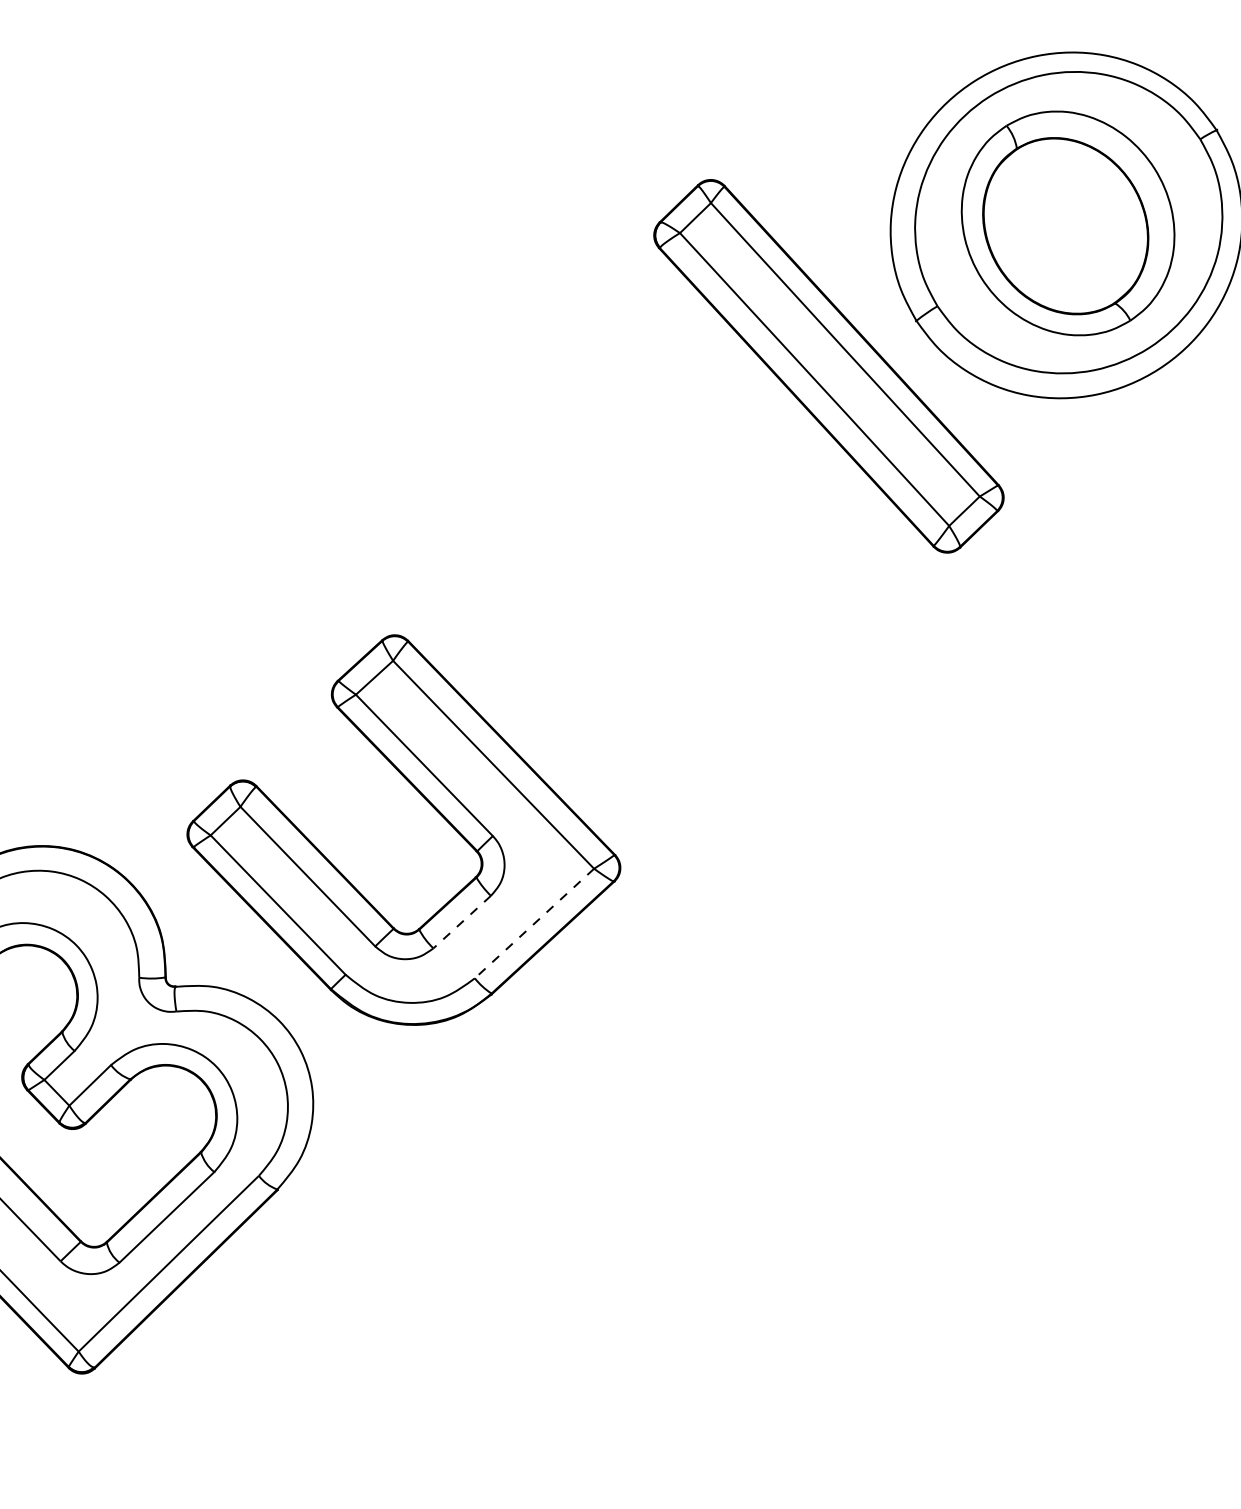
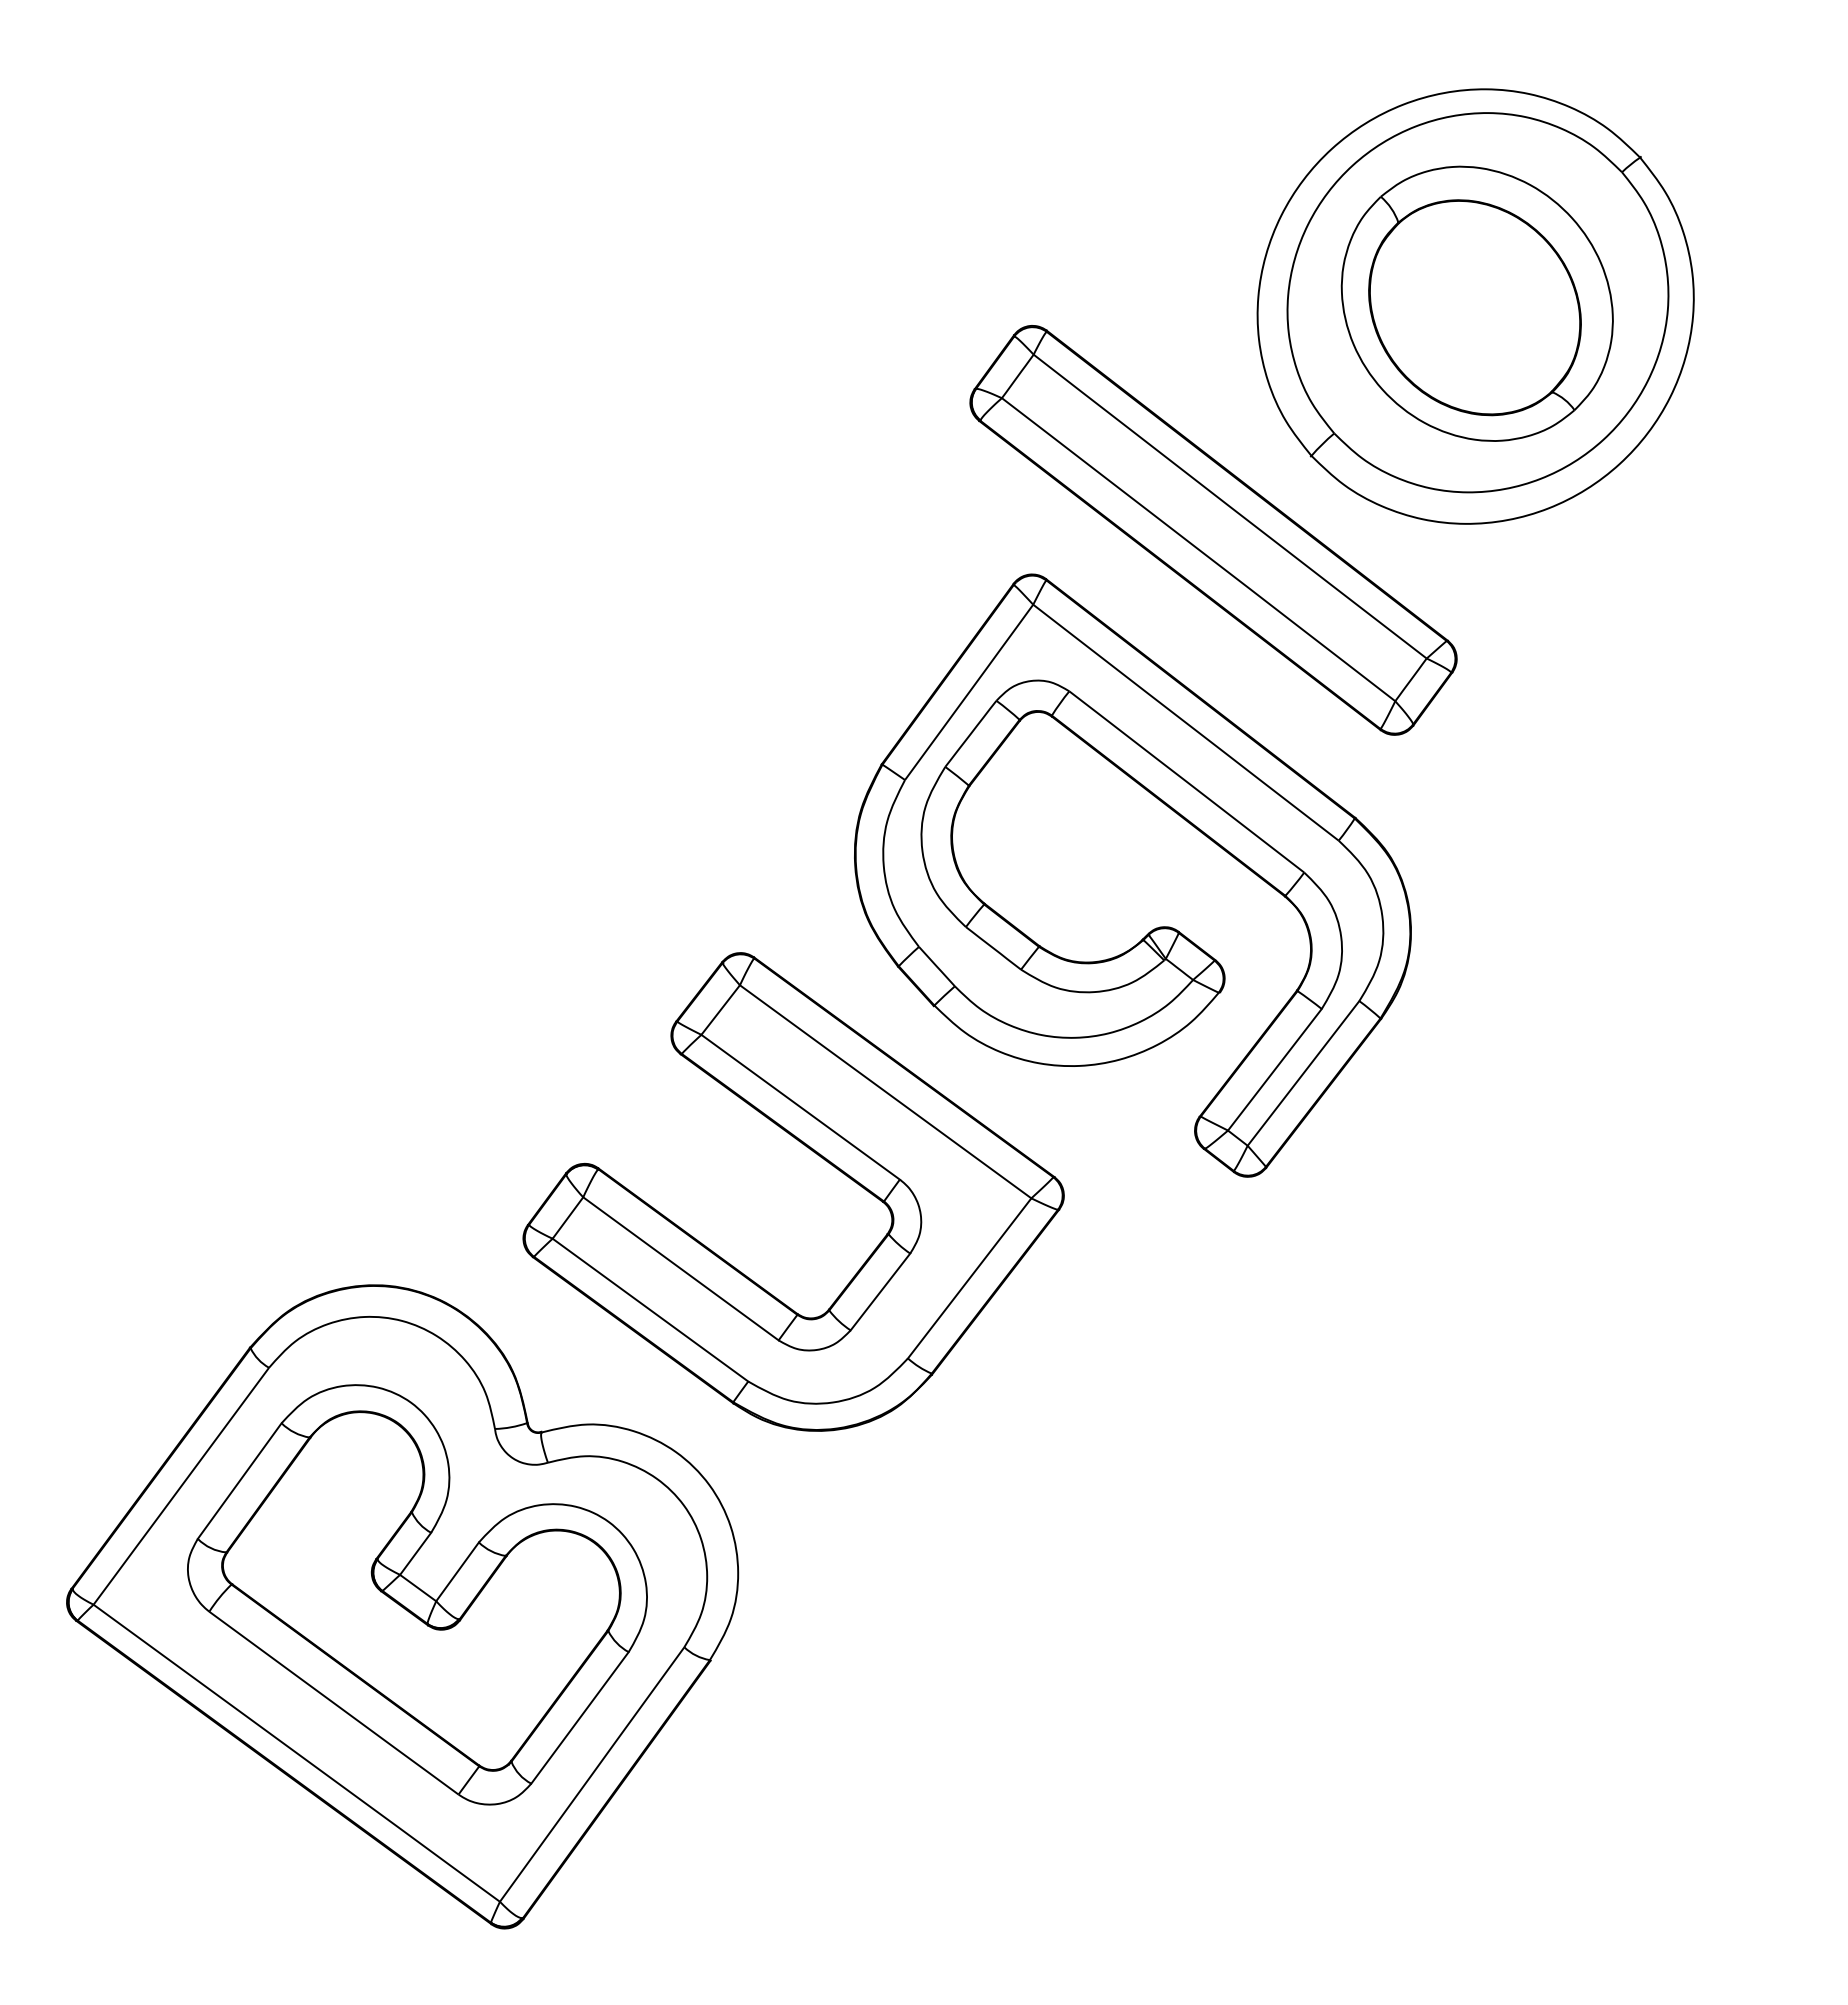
part: (729, 672) -> (1156, 927), added
line: (462, 922) -> (880, 1292), dashed -> solid
line: (534, 923) -> (969, 1278), dashed -> solid

